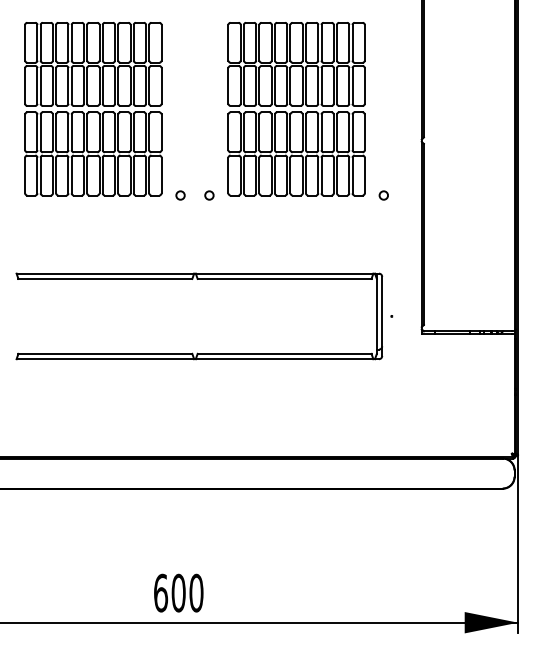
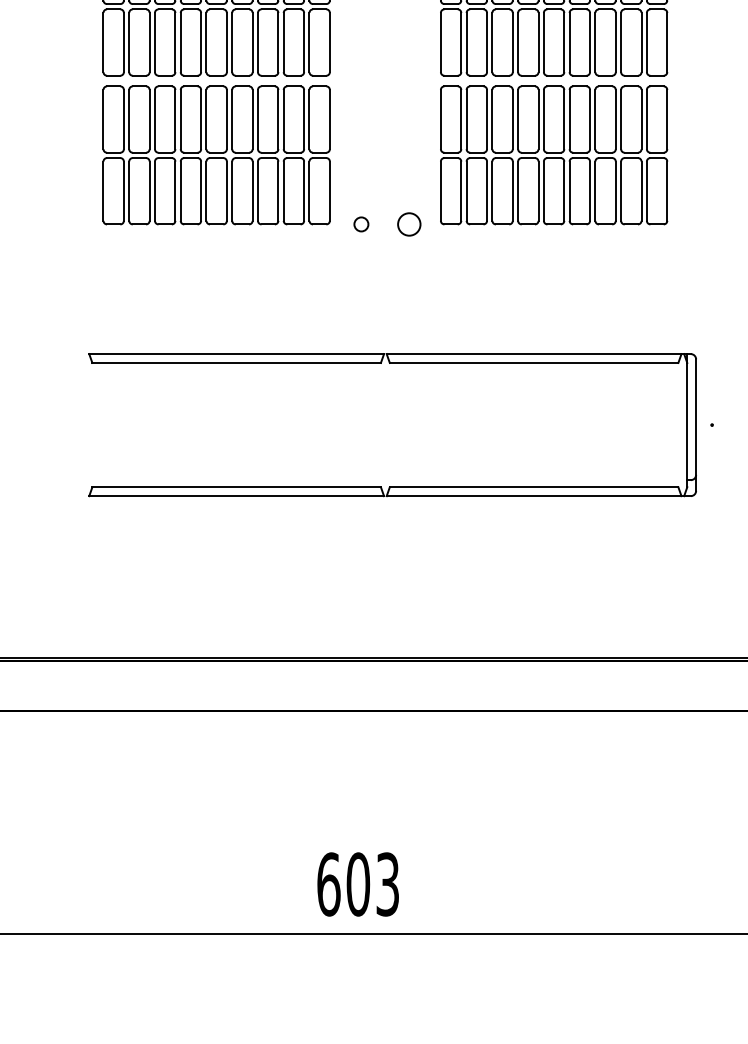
circle: (209, 195) -> (409, 224), size x1.6
circle: (383, 195) -> (698, 224), removed
text: (196, 592) -> (387, 883), 600 -> 603

